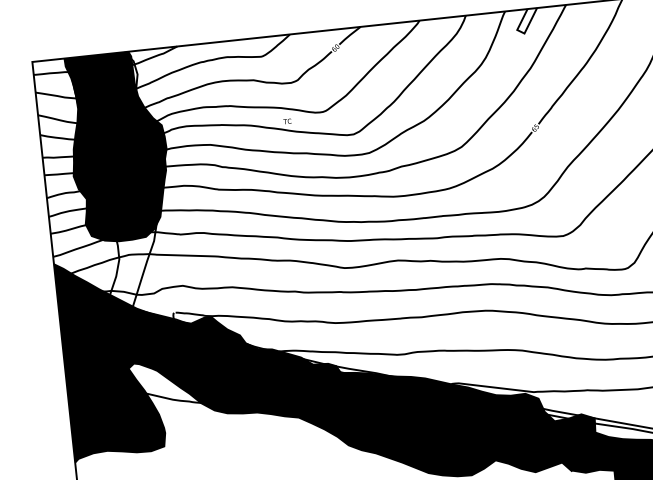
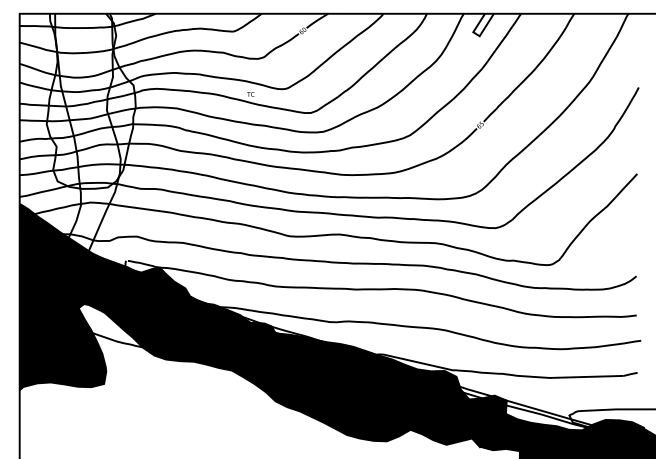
fill: (117, 146) -> (90, 100), removed

